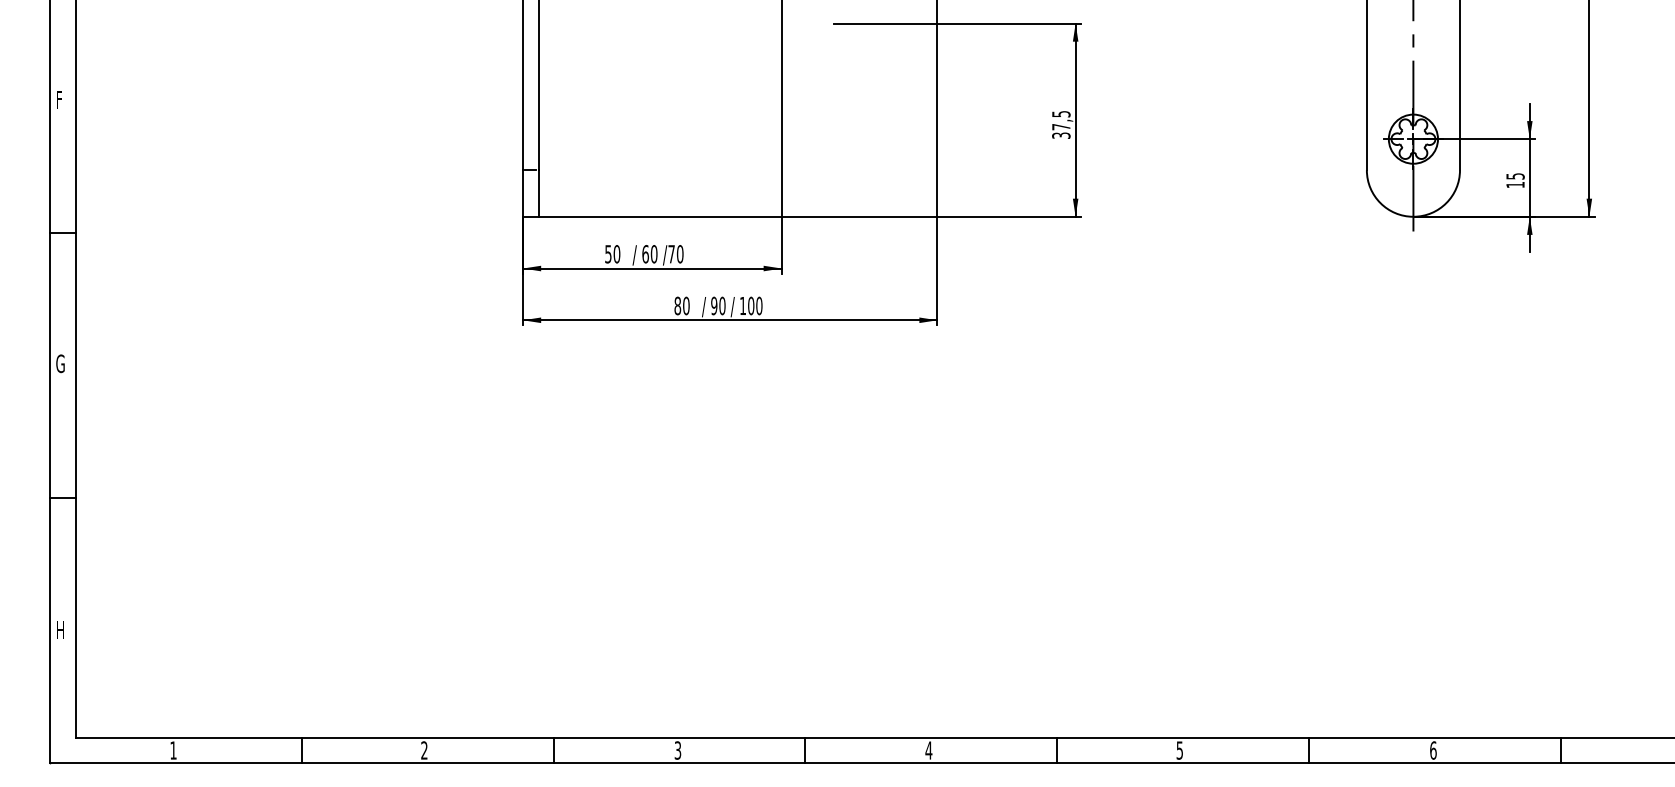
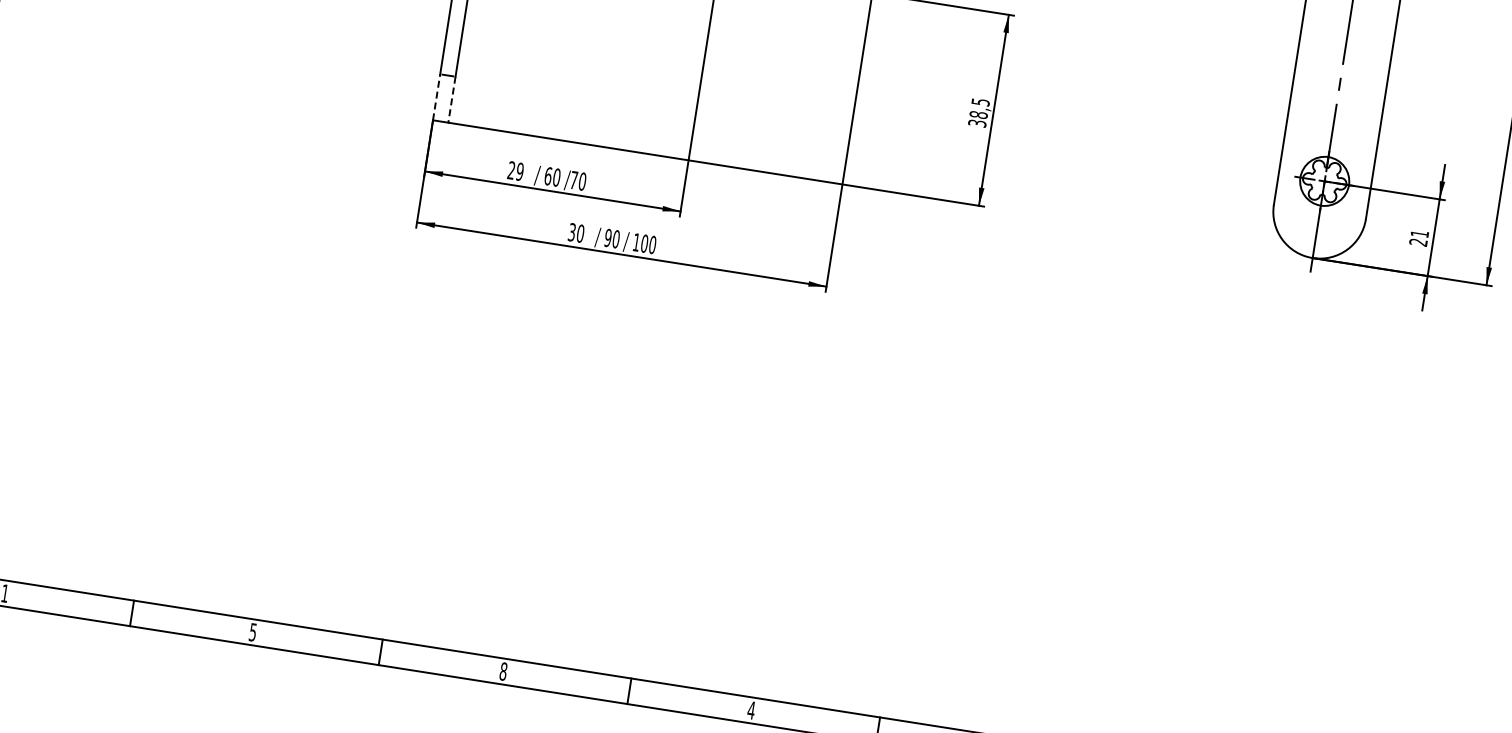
text: (1061, 126) -> (978, 114), 37,5 -> 38,5
text: (1515, 180) -> (1419, 237), 15 -> 21
line: (523, 193) -> (437, 97), solid -> dashed
line: (538, 194) -> (451, 100), solid -> dashed
text: (612, 254) -> (515, 171), 50 -> 29
text: (677, 305) -> (571, 231), 80 -> 30
text: (424, 750) -> (253, 632), 2 -> 5
text: (677, 750) -> (503, 671), 3 -> 8

